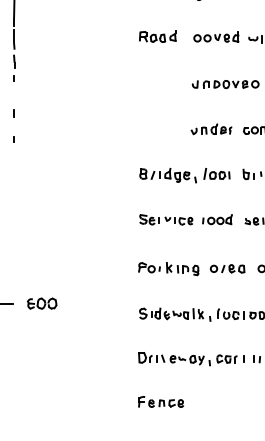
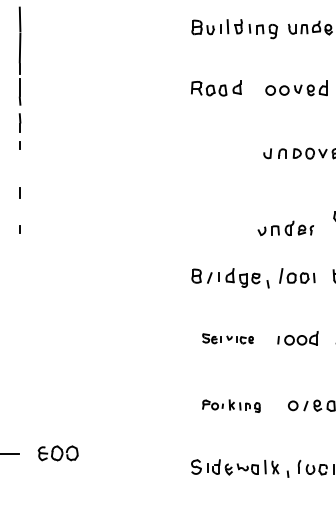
part: (211, 129) -> (285, 228), moved
part: (166, 219) -> (228, 338), size x0.7
part: (168, 269) -> (230, 406), size x0.7

